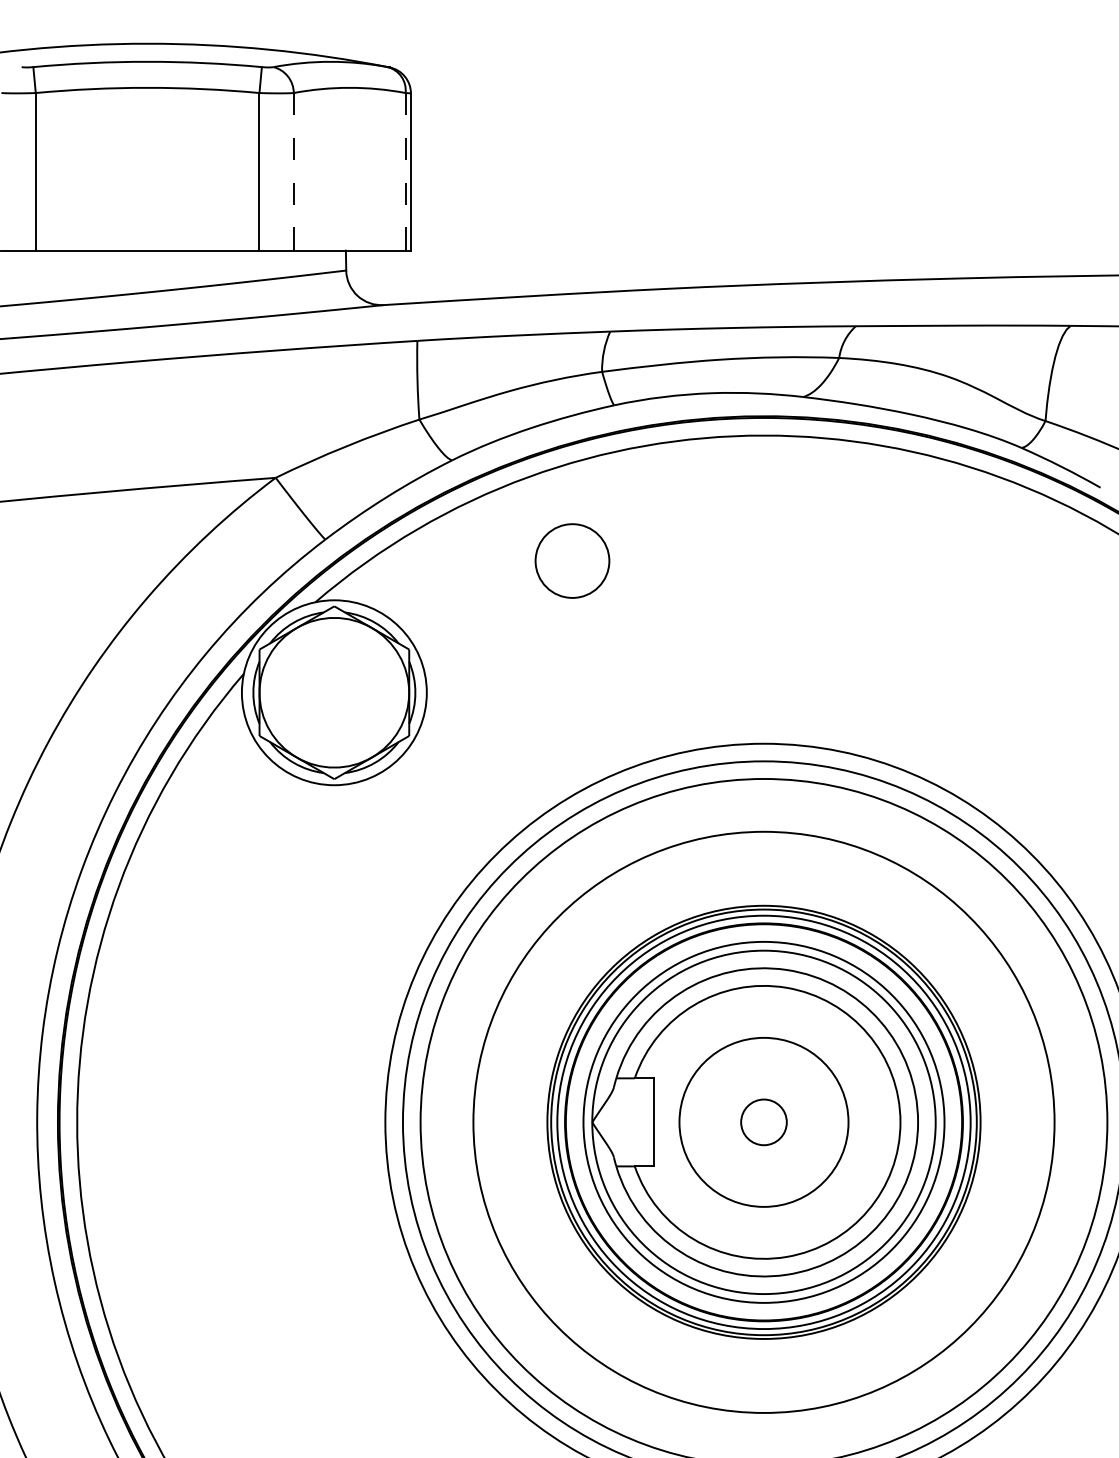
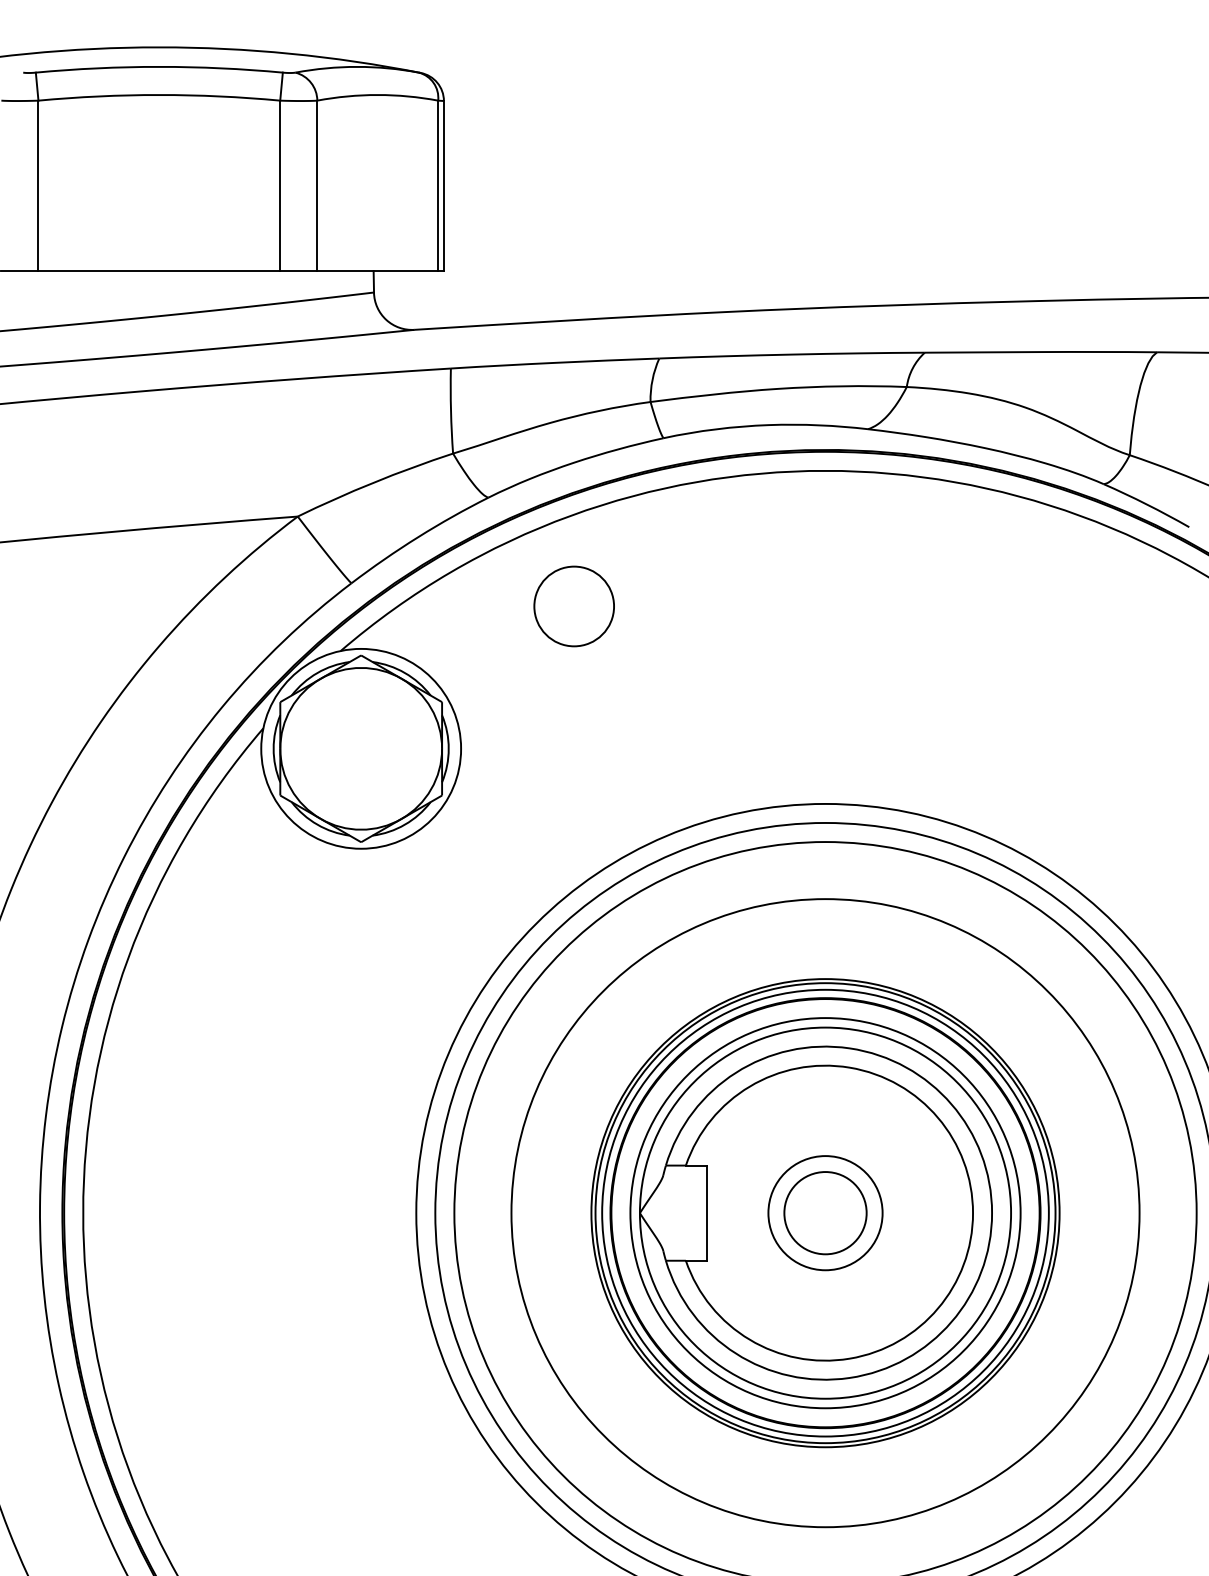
line: (293, 171) -> (317, 185), dashed -> solid
line: (405, 171) -> (438, 185), dashed -> solid
circle: (572, 560) -> (574, 605), moved
circle: (763, 1122) -> (824, 1213), size x0.62
circle: (763, 1122) -> (824, 1213), size x1.67

